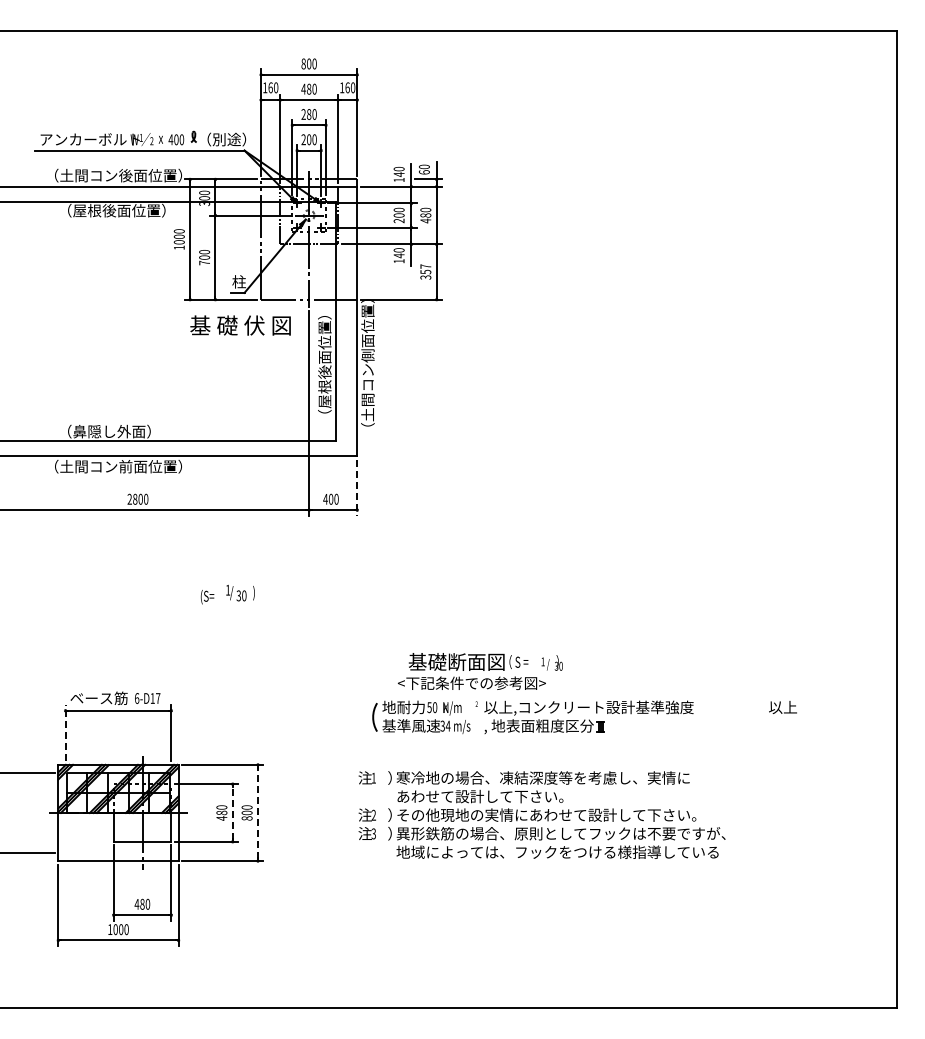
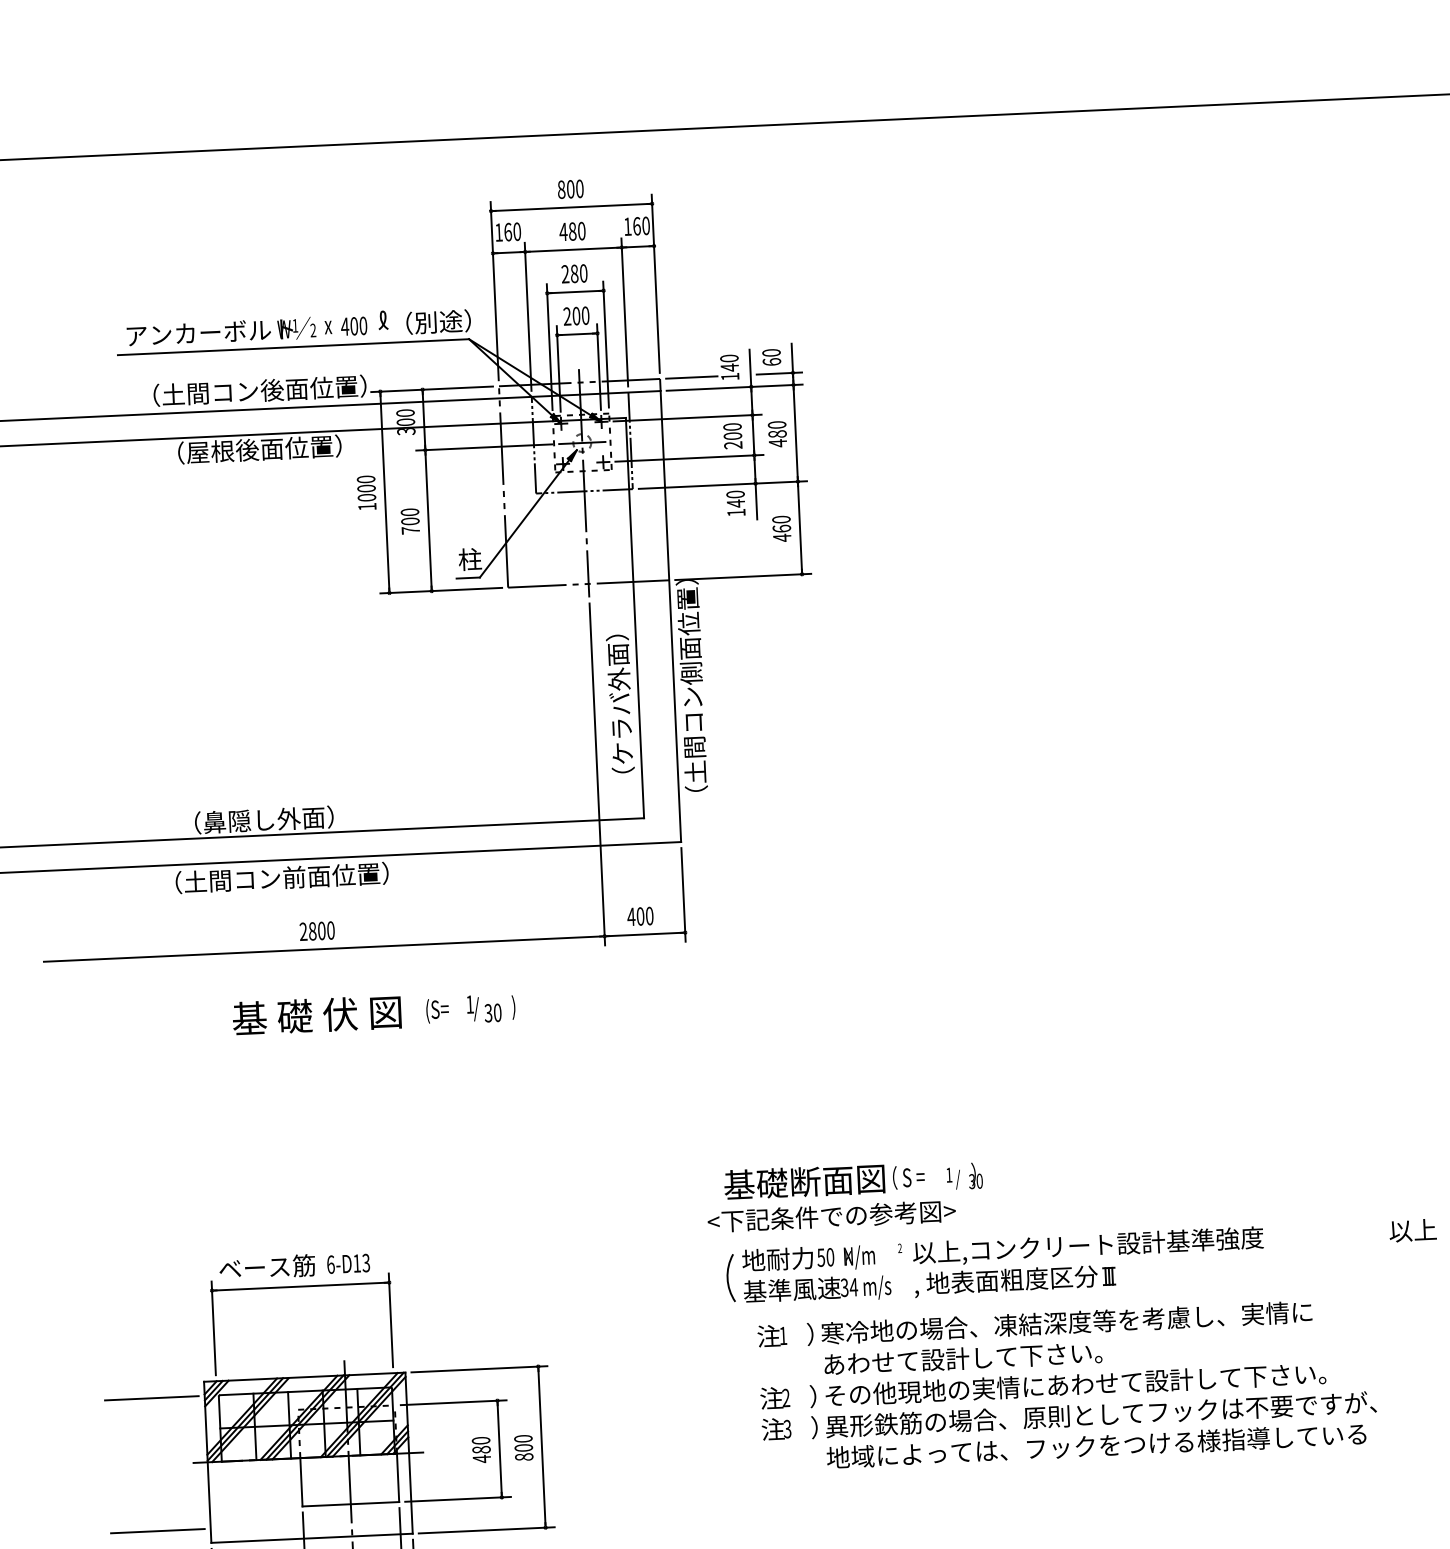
line: (375, 179) -> (690, 377), added
text: (425, 271) -> (781, 527), 357 -> 460
text: (240, 325) -> (316, 1015), moved
text: (324, 362) -> (619, 687), （屋根後面位置） -> （ケラバ外面）
line: (357, 487) -> (683, 894), dashed -> solid
text: (240, 592) -> (491, 1007), moved
text: (207, 597) -> (437, 1011), moved
text: (480, 671) -> (845, 1196), moved
text: (158, 698) -> (366, 1263), 6-D17 -> 6-D13
line: (65, 733) -> (213, 1328), dashed -> solid
line: (232, 812) -> (499, 1448), dashed -> solid
line: (257, 812) -> (541, 1446), dashed -> solid
text: (541, 814) -> (1066, 1383), moved

